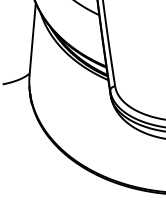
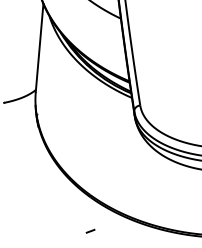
curve: (74, 188) -> (90, 230), added

